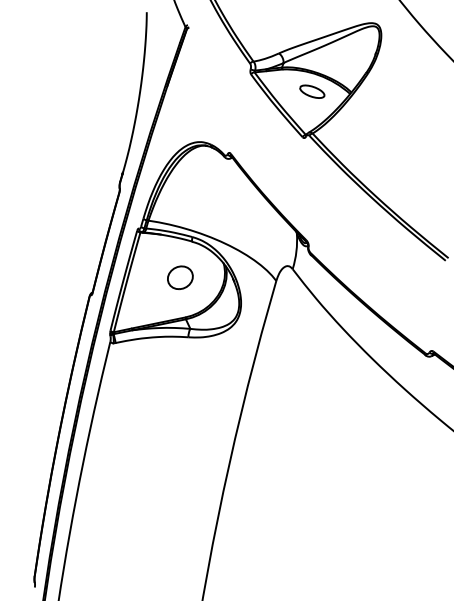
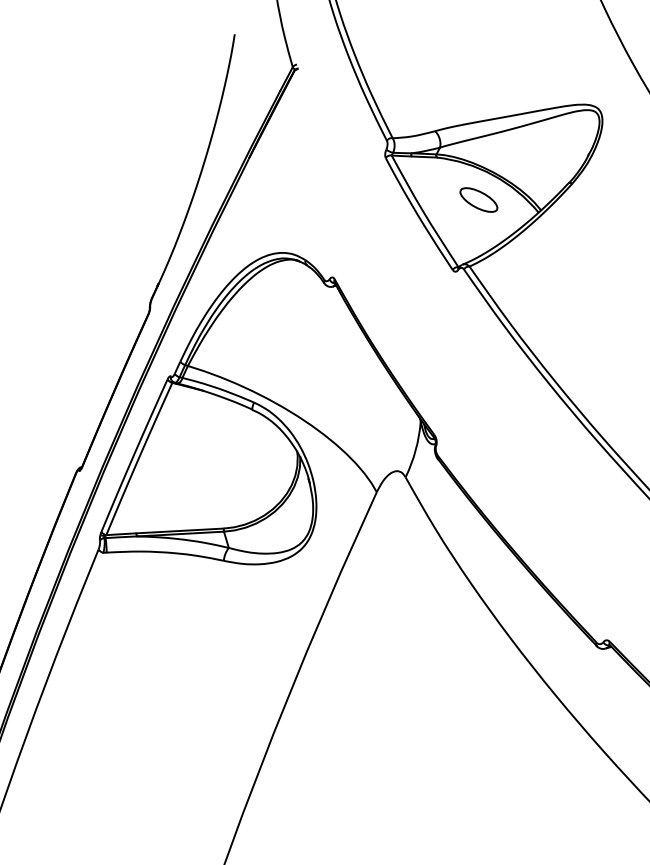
part: (180, 277) -> (225, 463), removed

